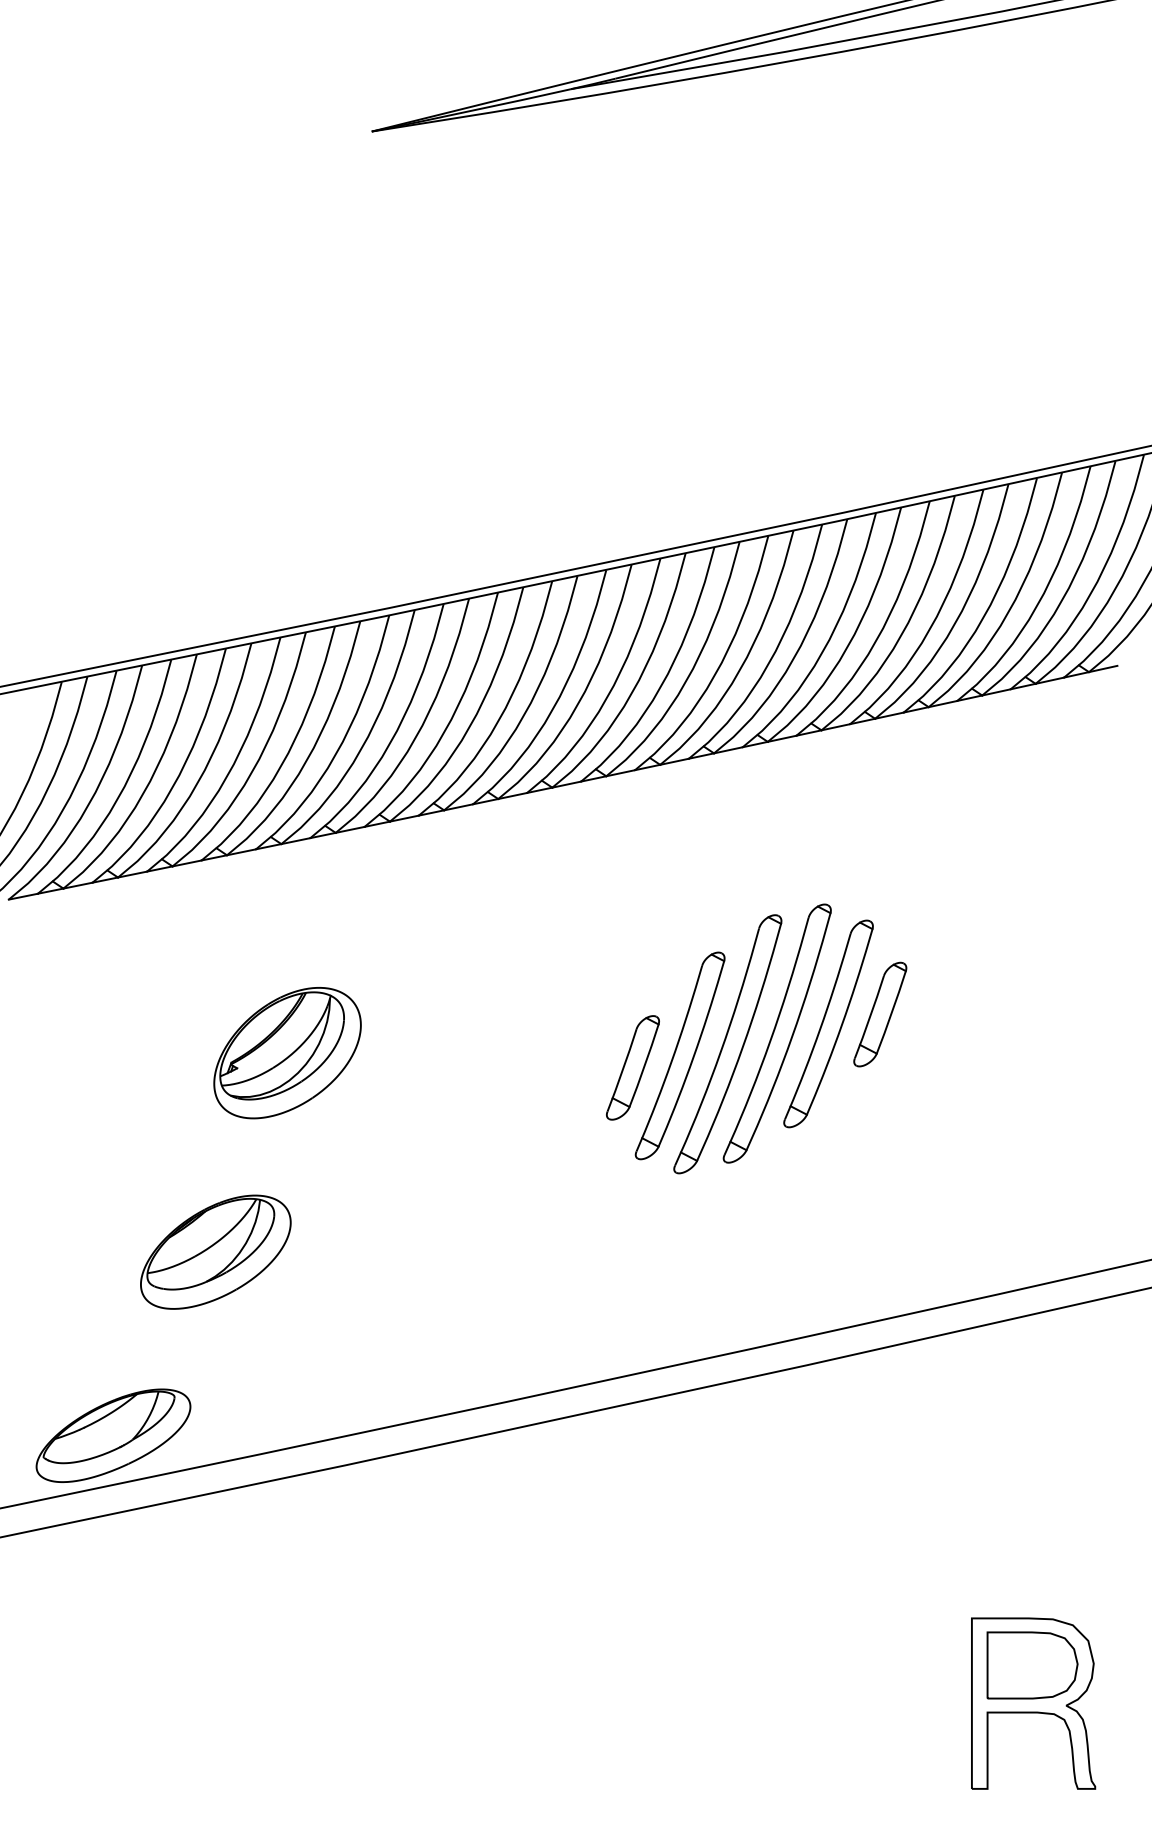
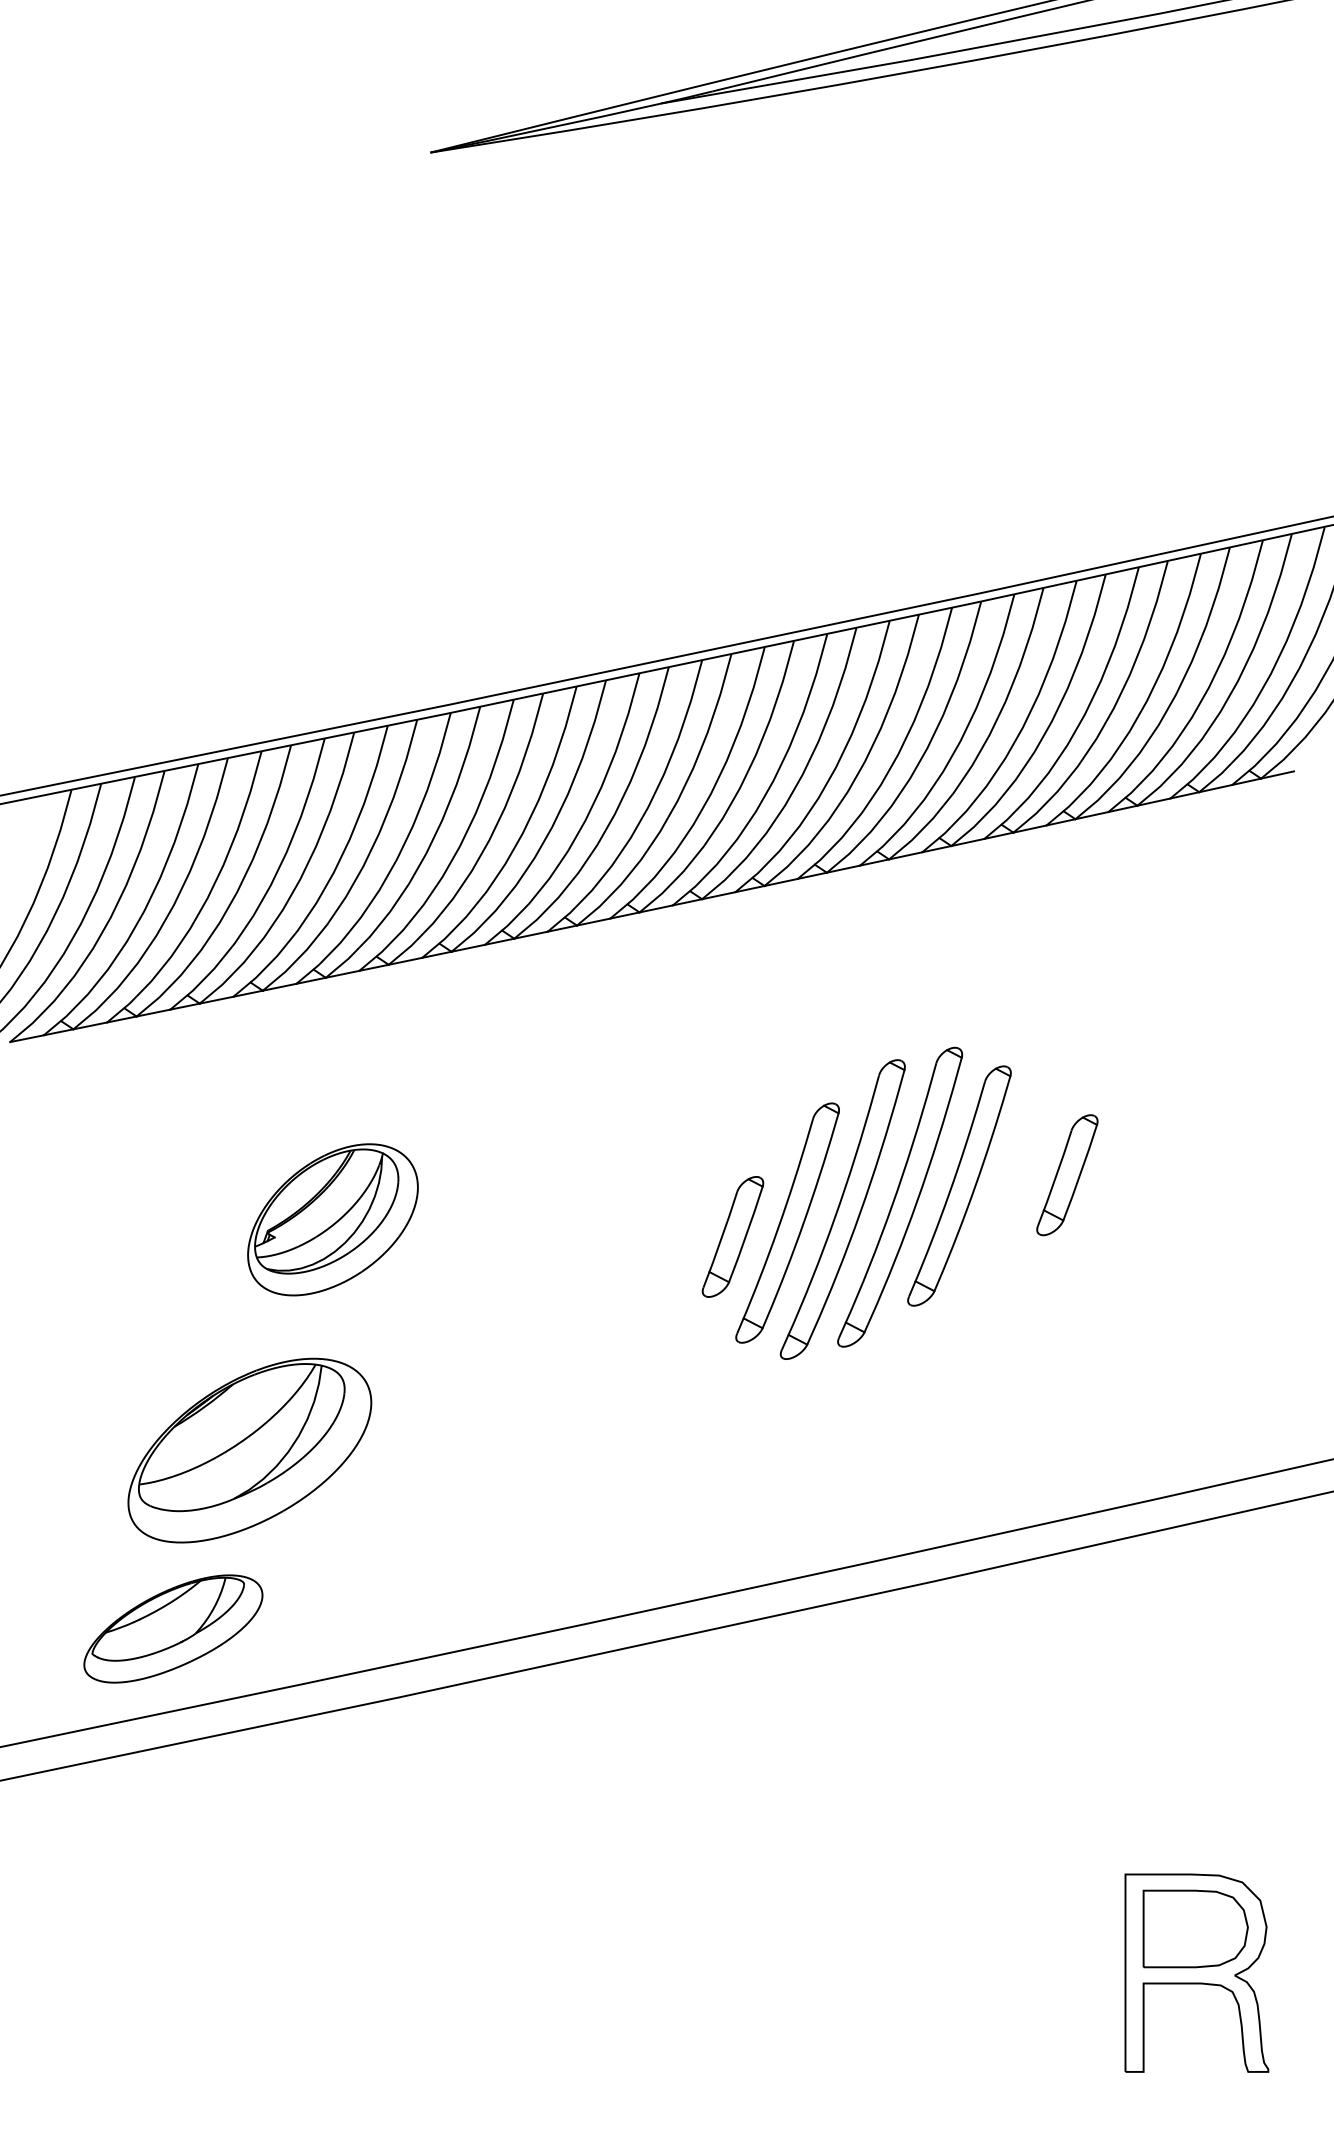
part: (880, 1014) -> (1067, 1175), moved
part: (215, 1251) -> (249, 1449), size x1.4
part: (113, 1435) -> (173, 1628), moved

